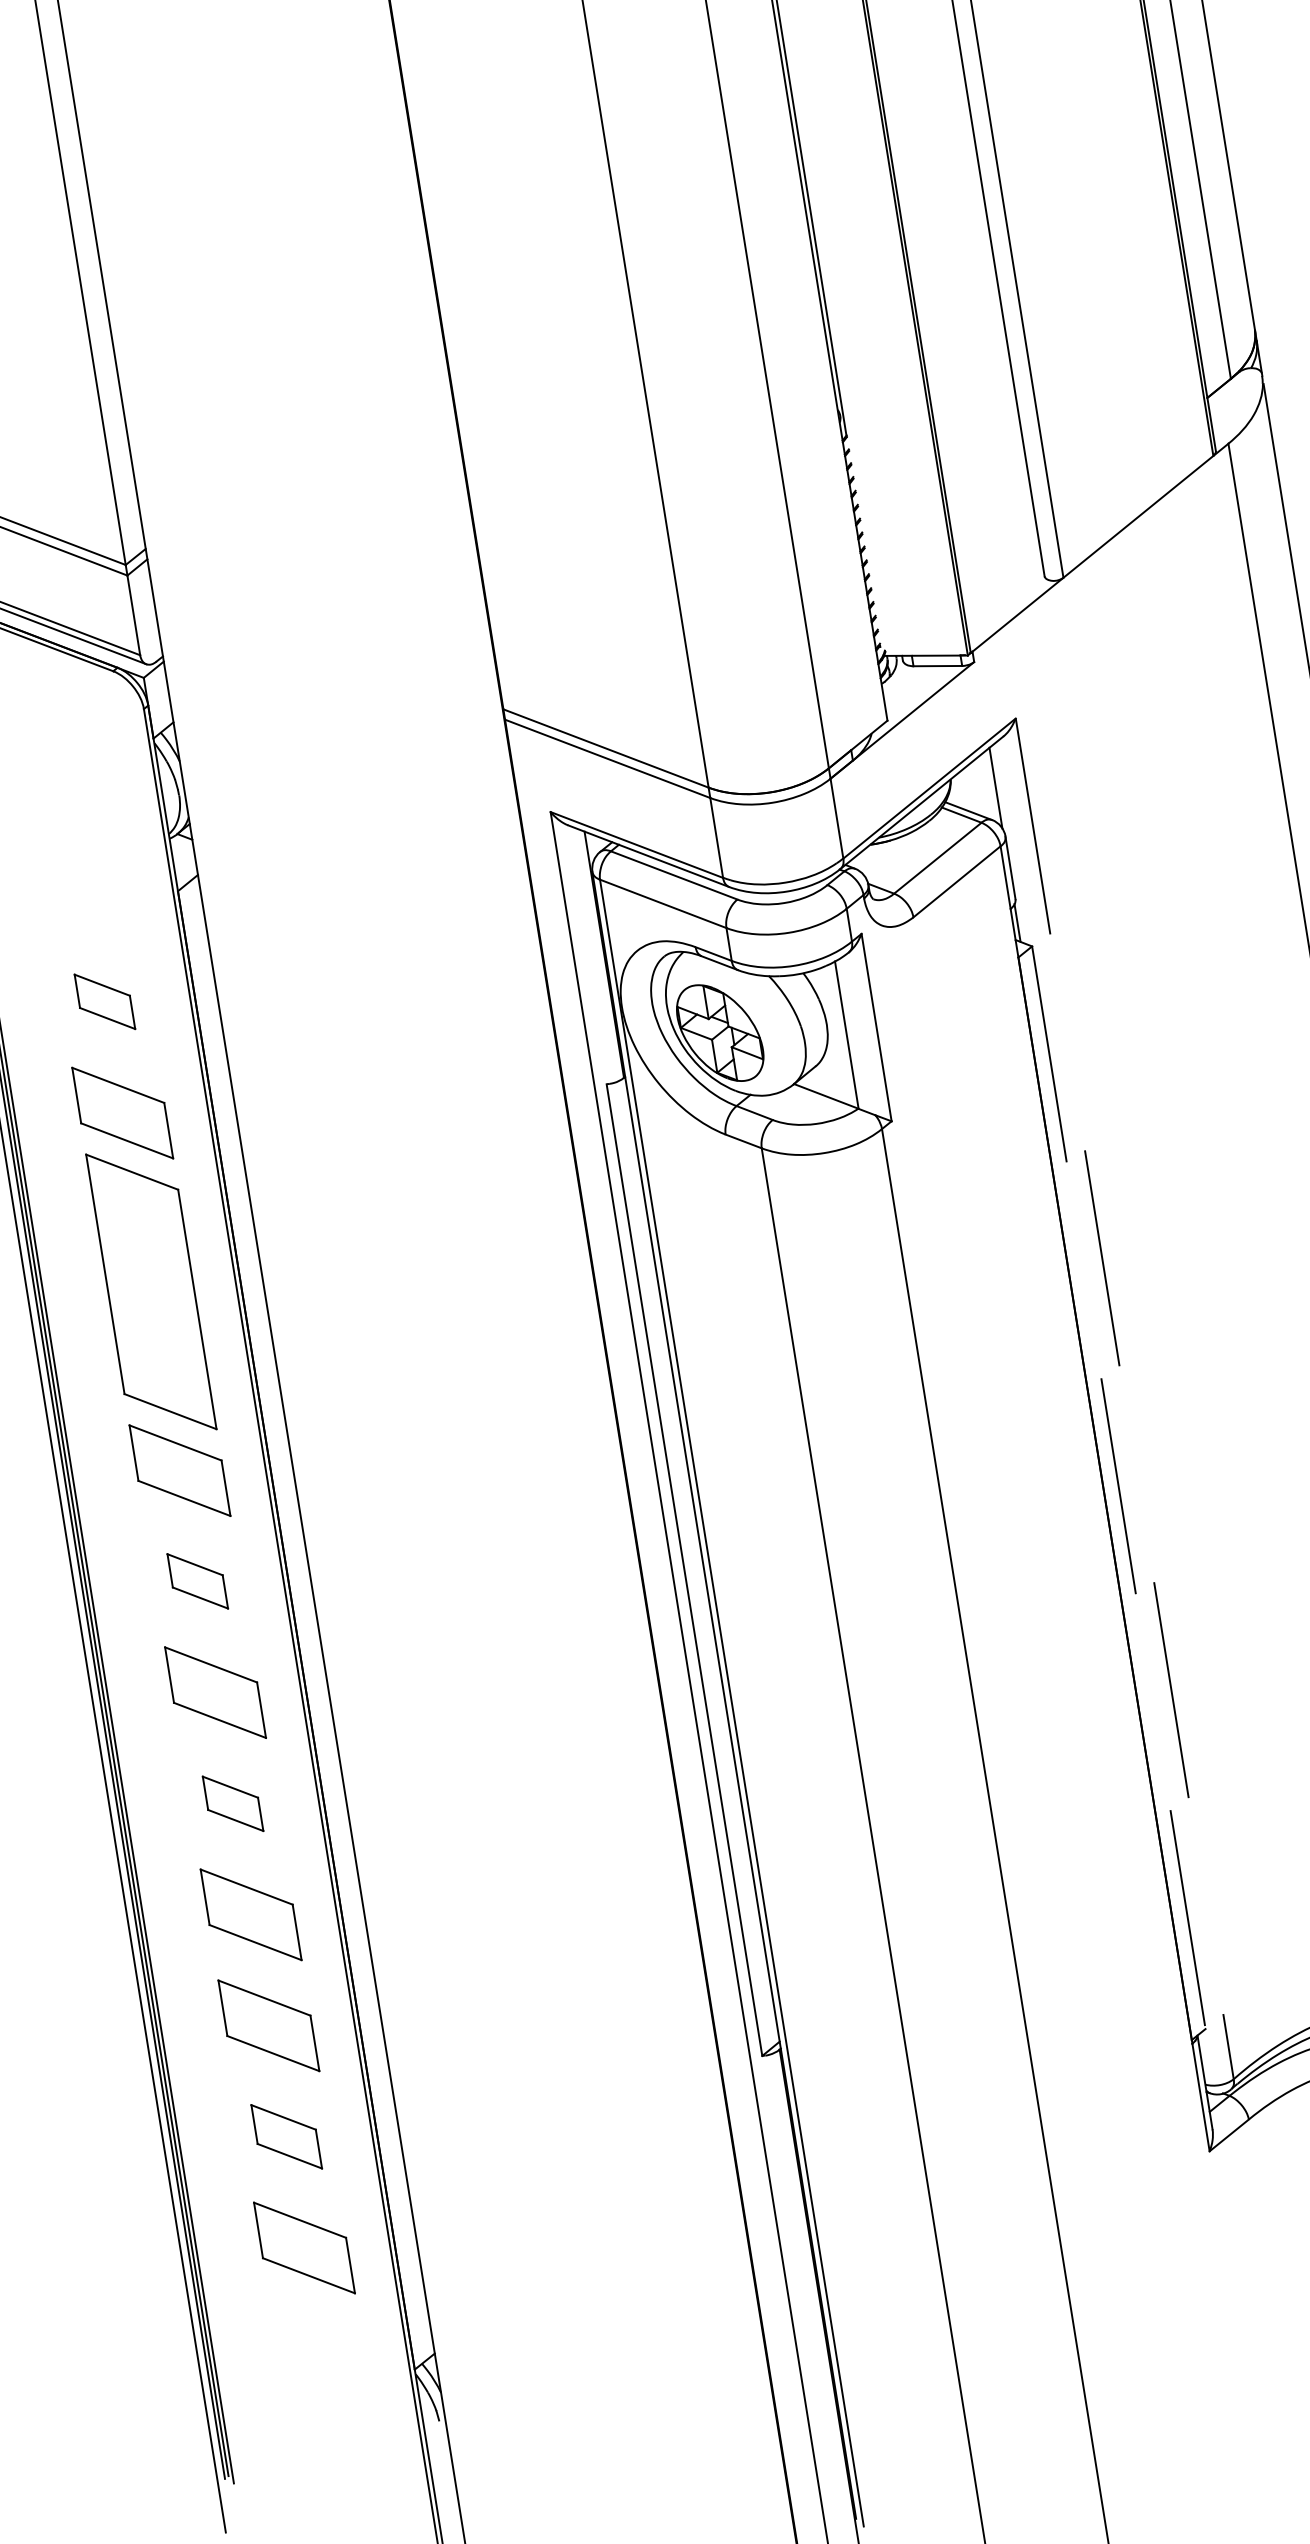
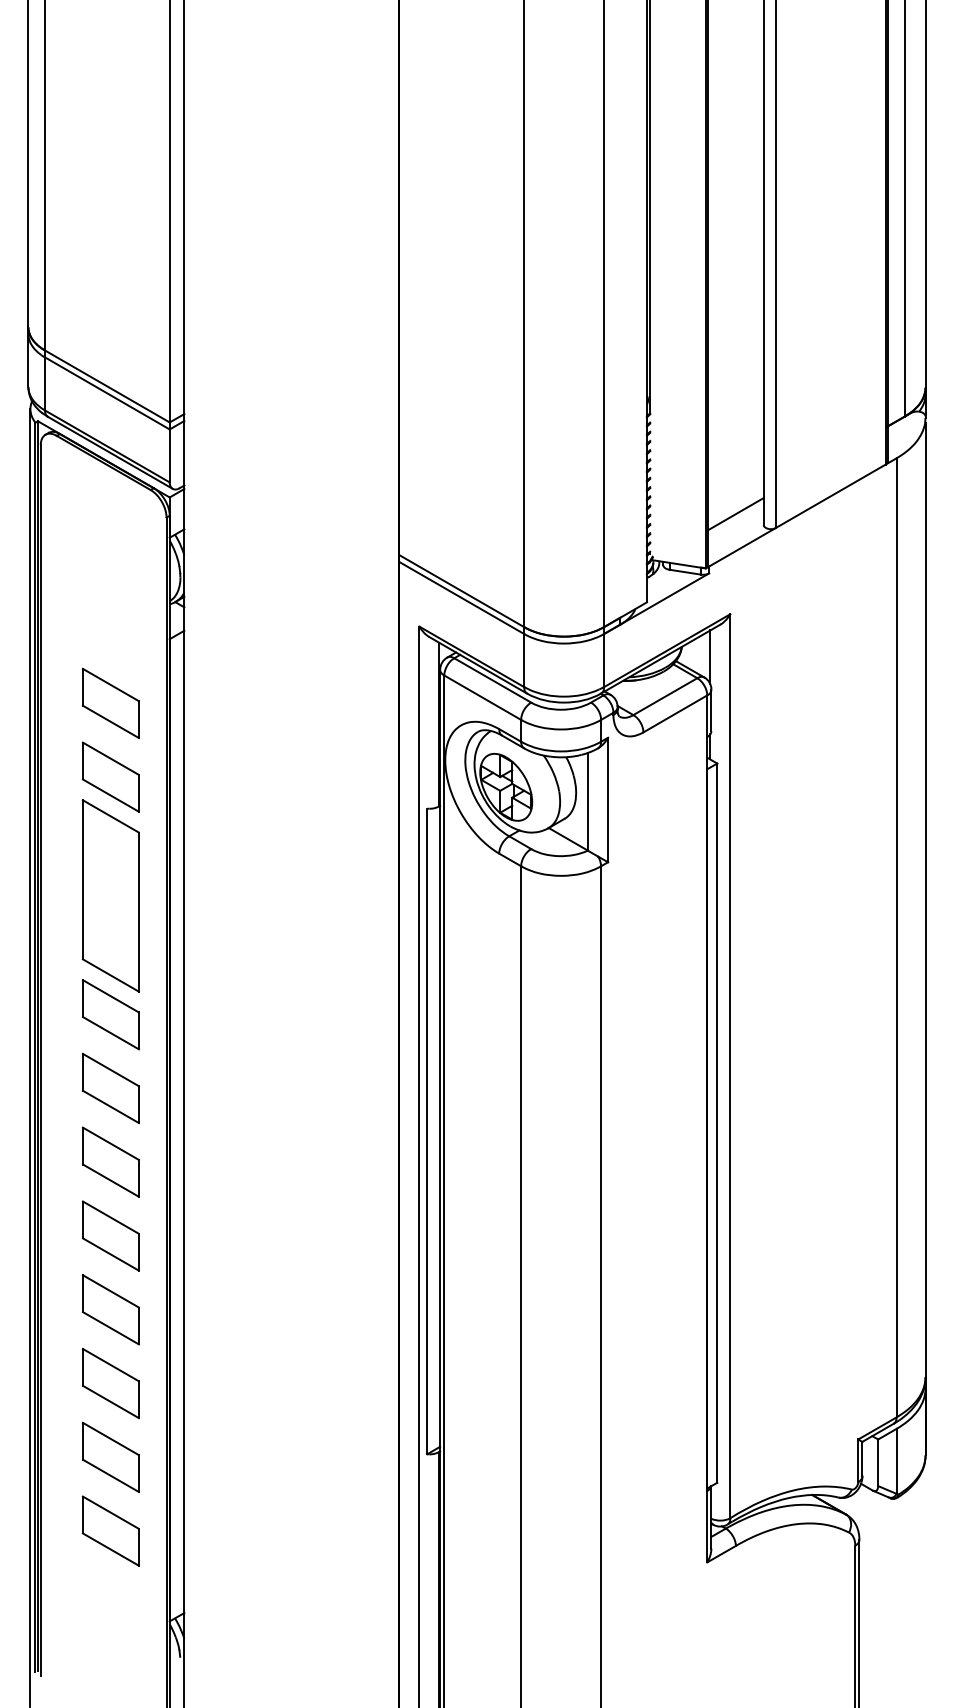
line: (999, 567) -> (735, 514), added
part: (104, 1000) -> (110, 702), size x1.67
line: (1125, 1399) -> (730, 1066), dashed -> solid
line: (1119, 1488) -> (717, 1123), dashed -> solid
part: (196, 1580) -> (110, 1087), size x1.67
part: (232, 1803) -> (110, 1235), size x1.67
part: (285, 2135) -> (110, 1456), size x1.43

